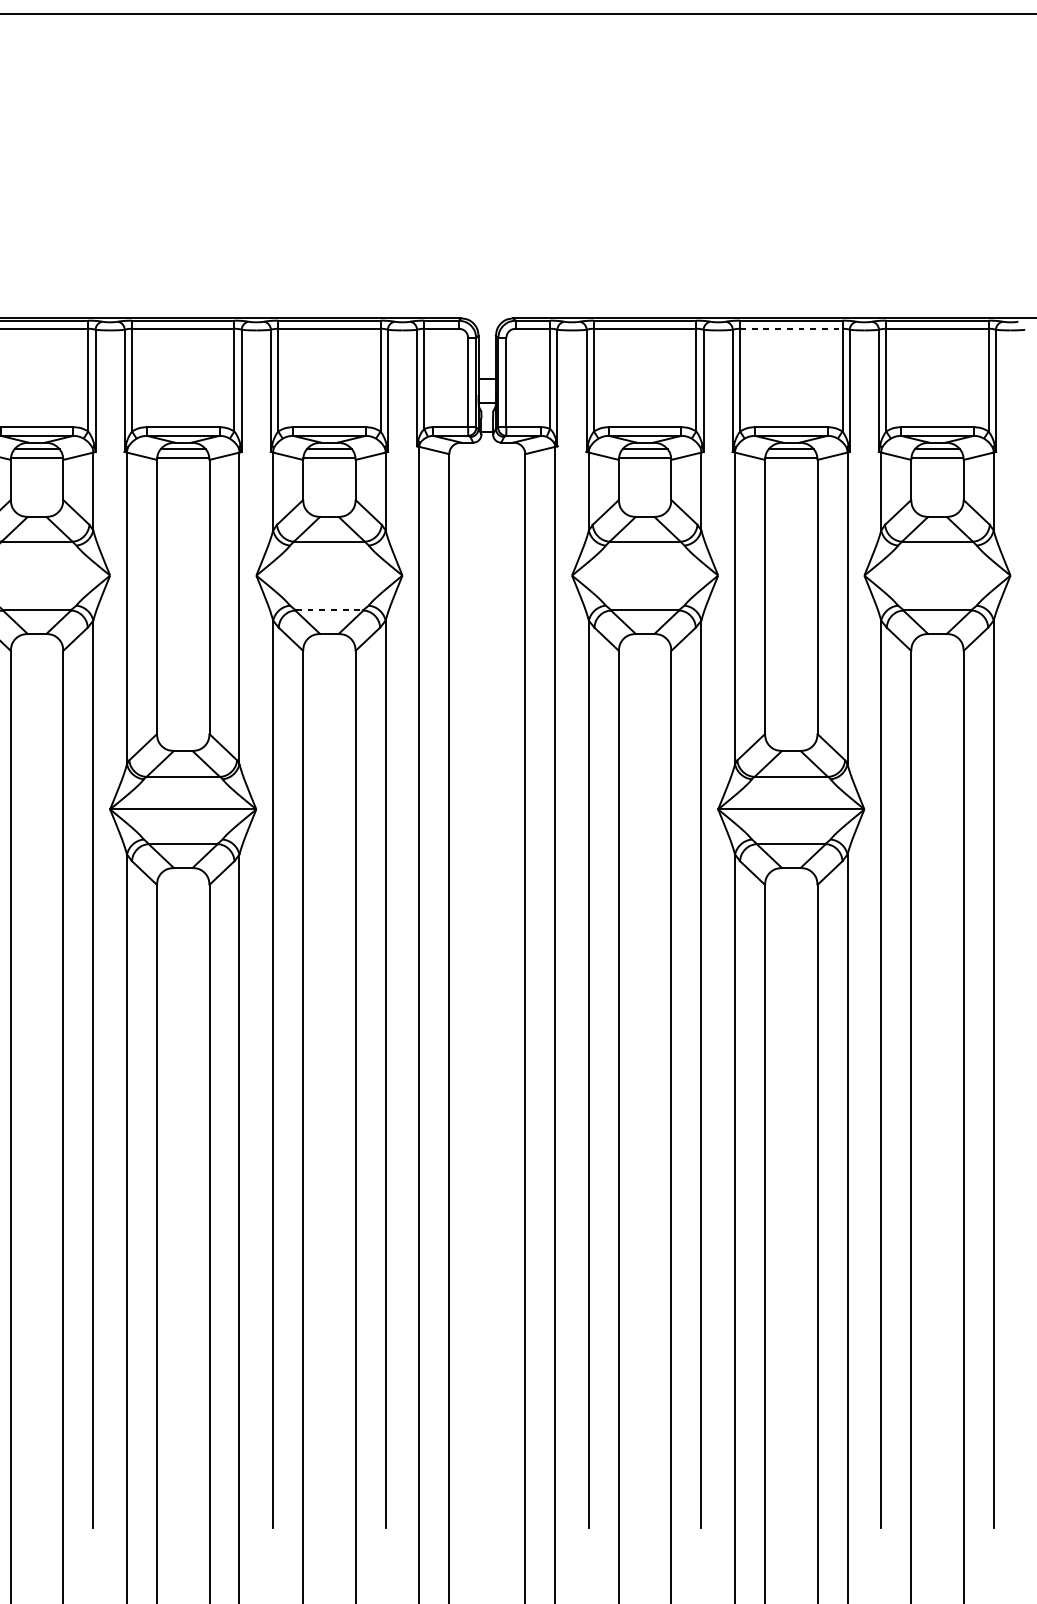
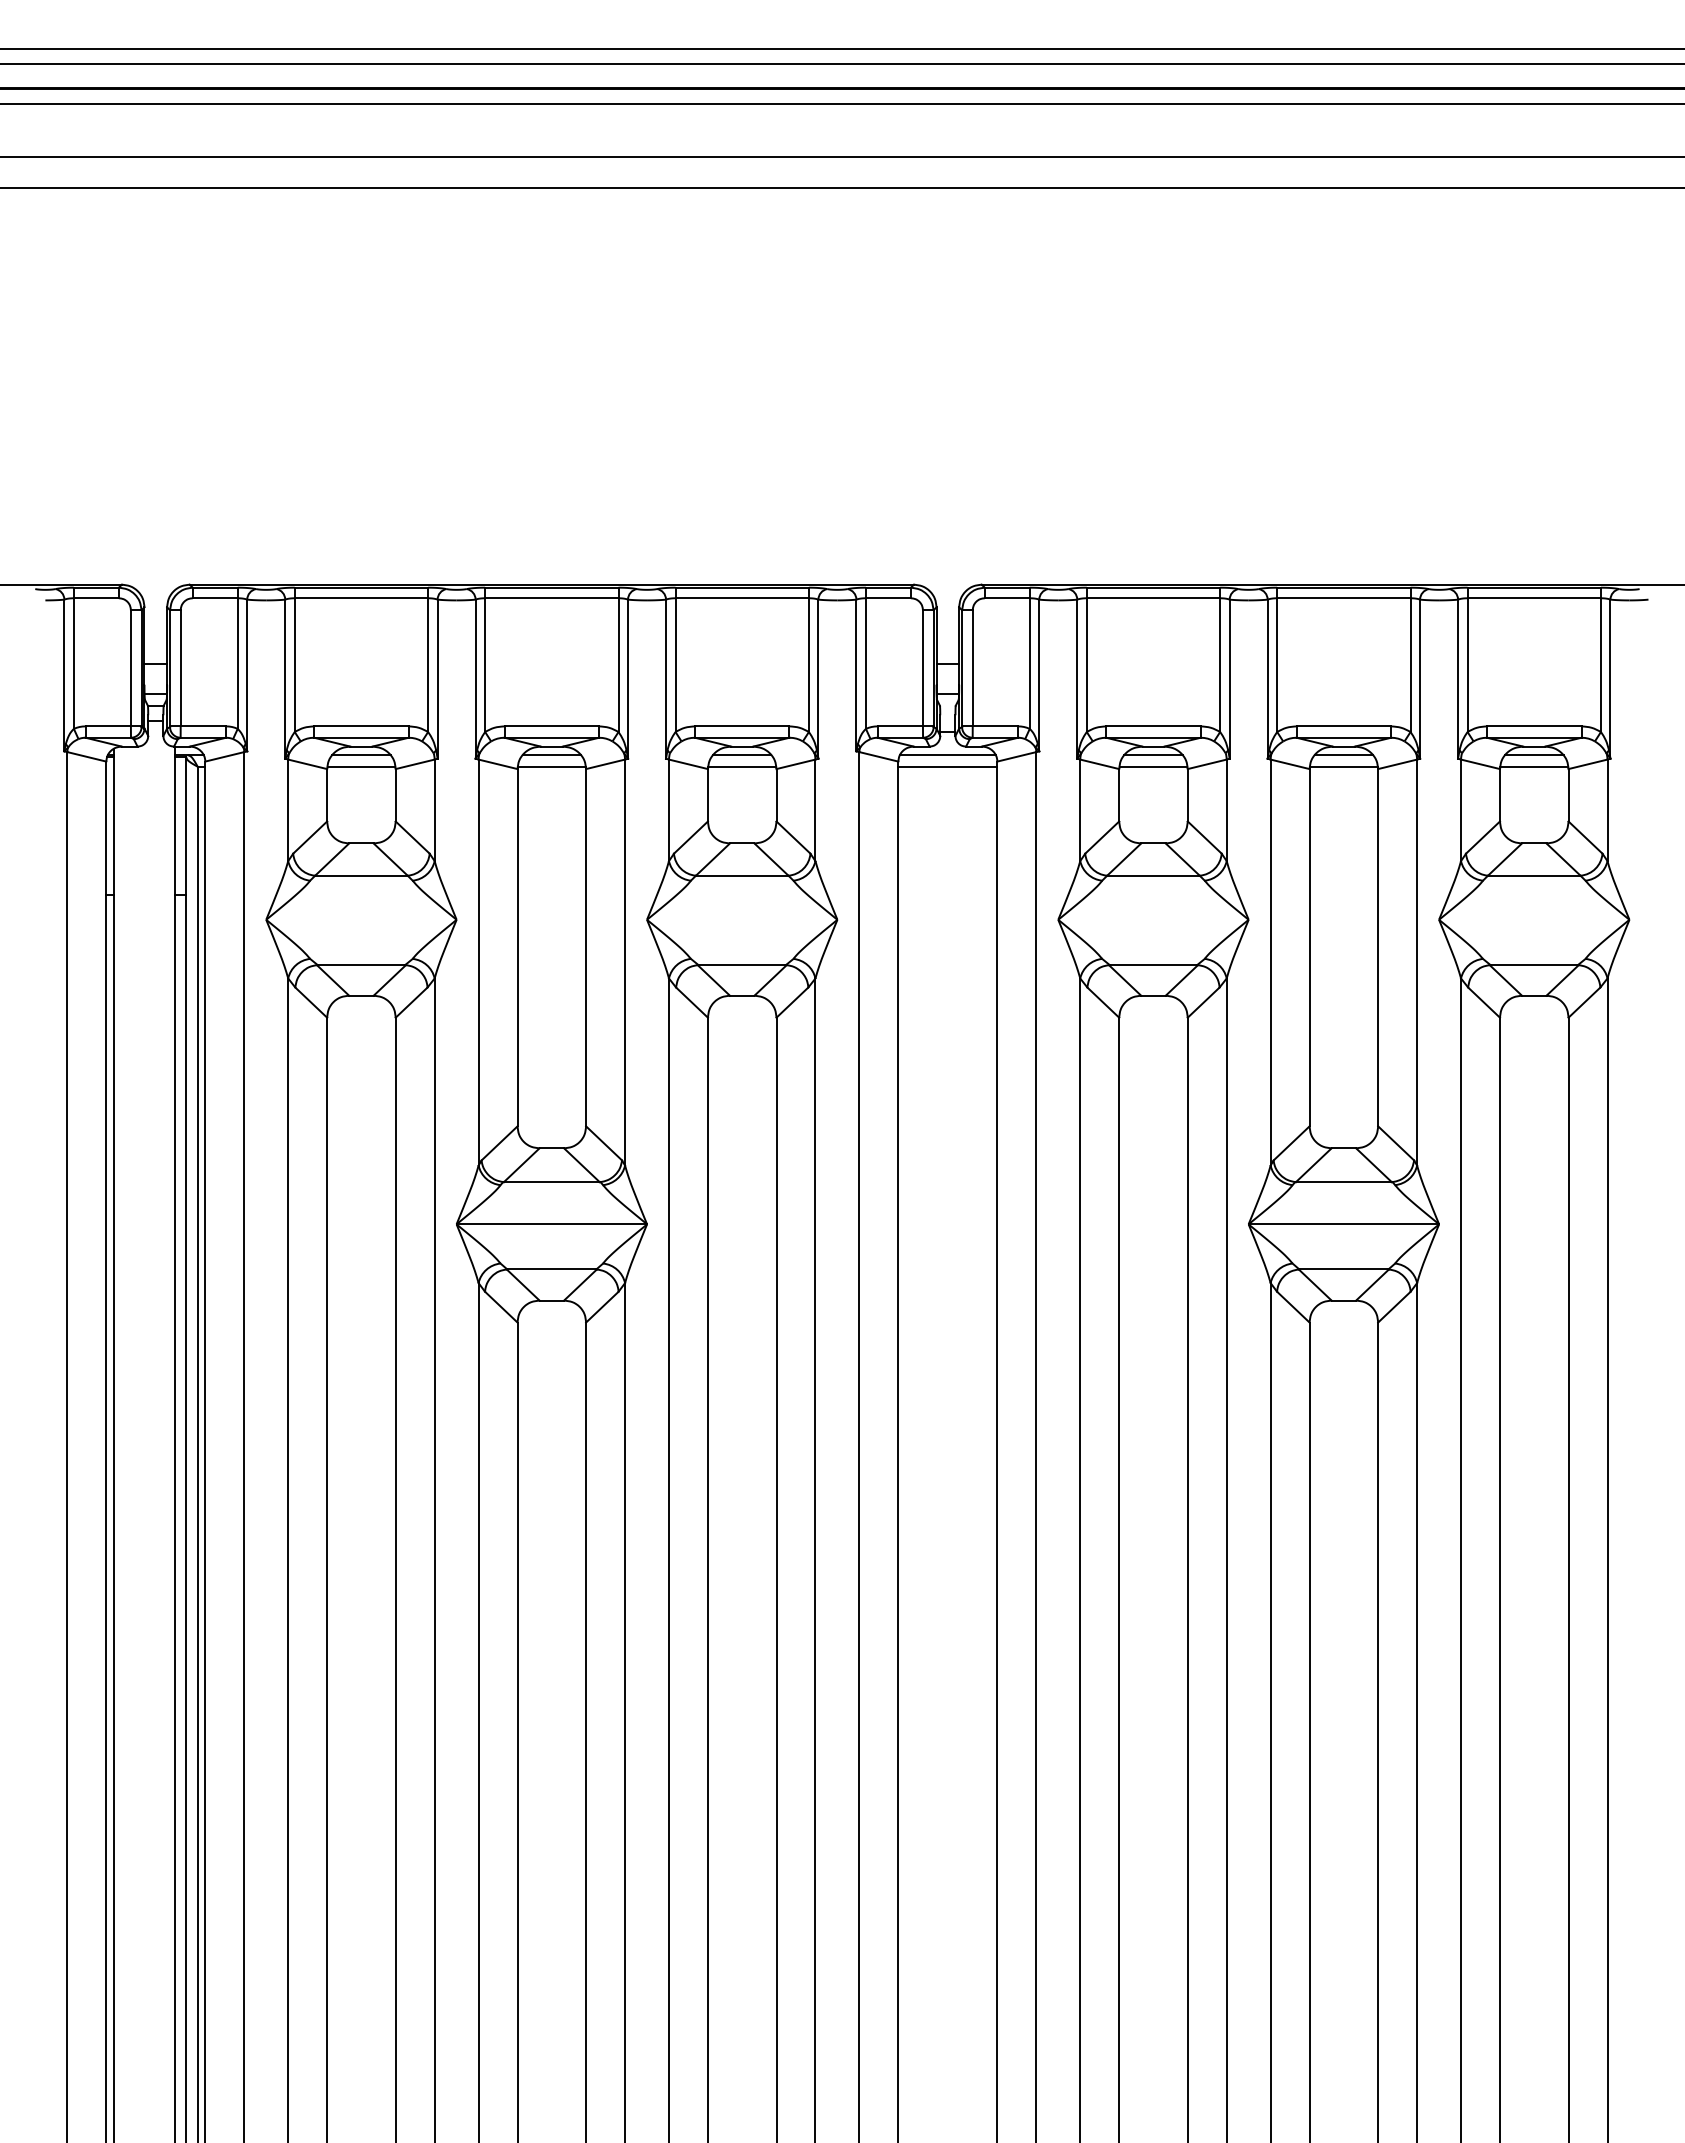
line: (791, 328) -> (1343, 598), dashed -> solid
line: (487, 449) -> (947, 755), added
line: (487, 457) -> (947, 766), added
line: (329, 610) -> (742, 965), dashed -> solid

